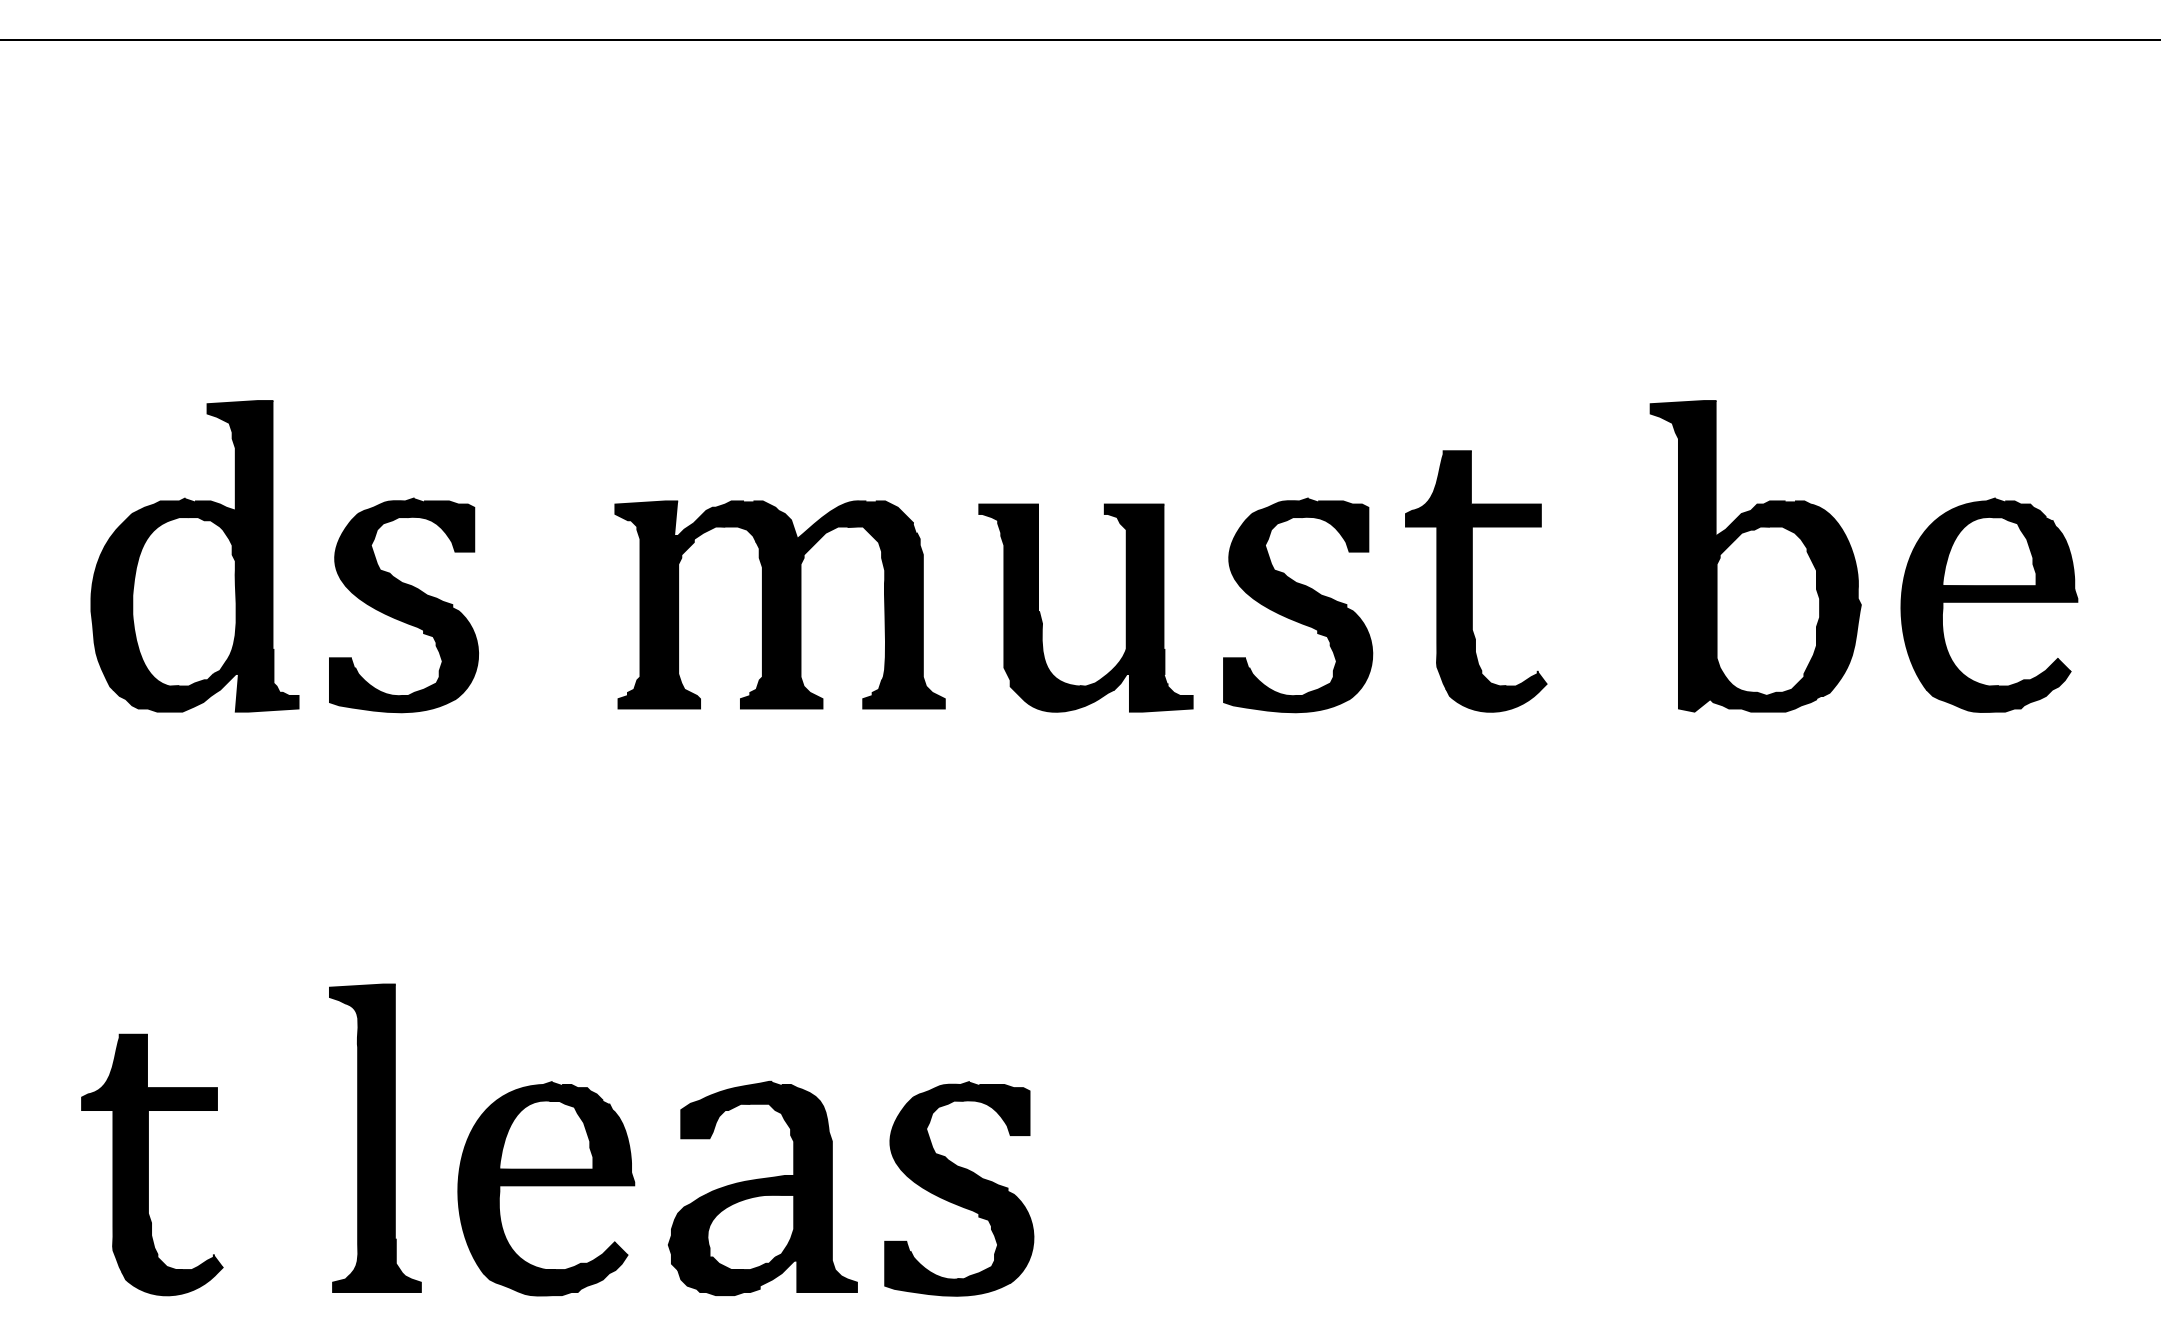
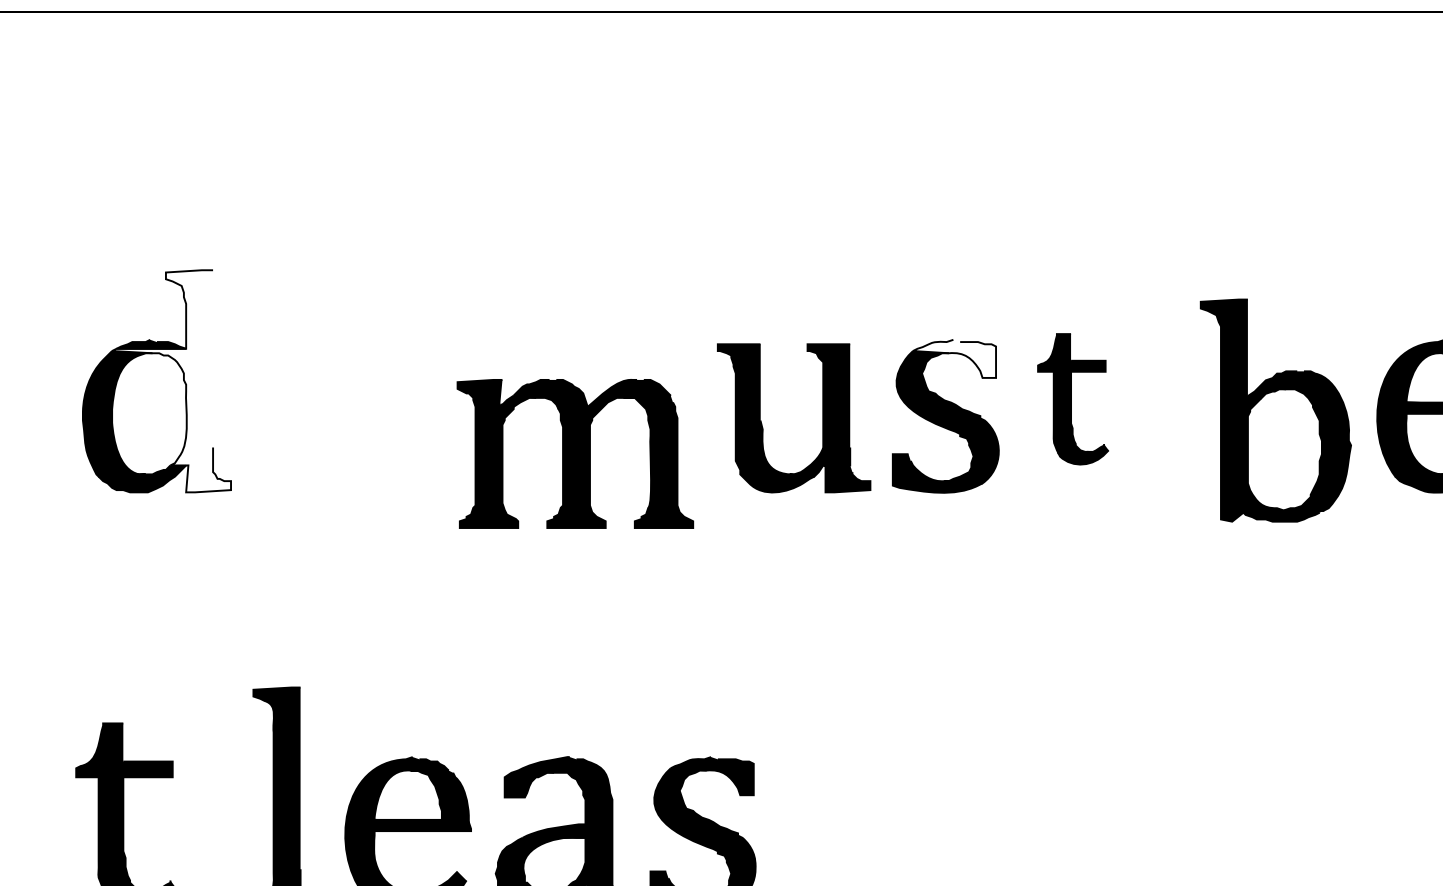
fill: (1310, 524) -> (954, 358), removed
fill: (215, 556) -> (171, 381), removed
part: (1755, 556) -> (1275, 410), moved
part: (1476, 581) -> (1073, 399), size x0.7
part: (779, 604) -> (574, 453), moved
part: (403, 605) -> (306, 416), removed

